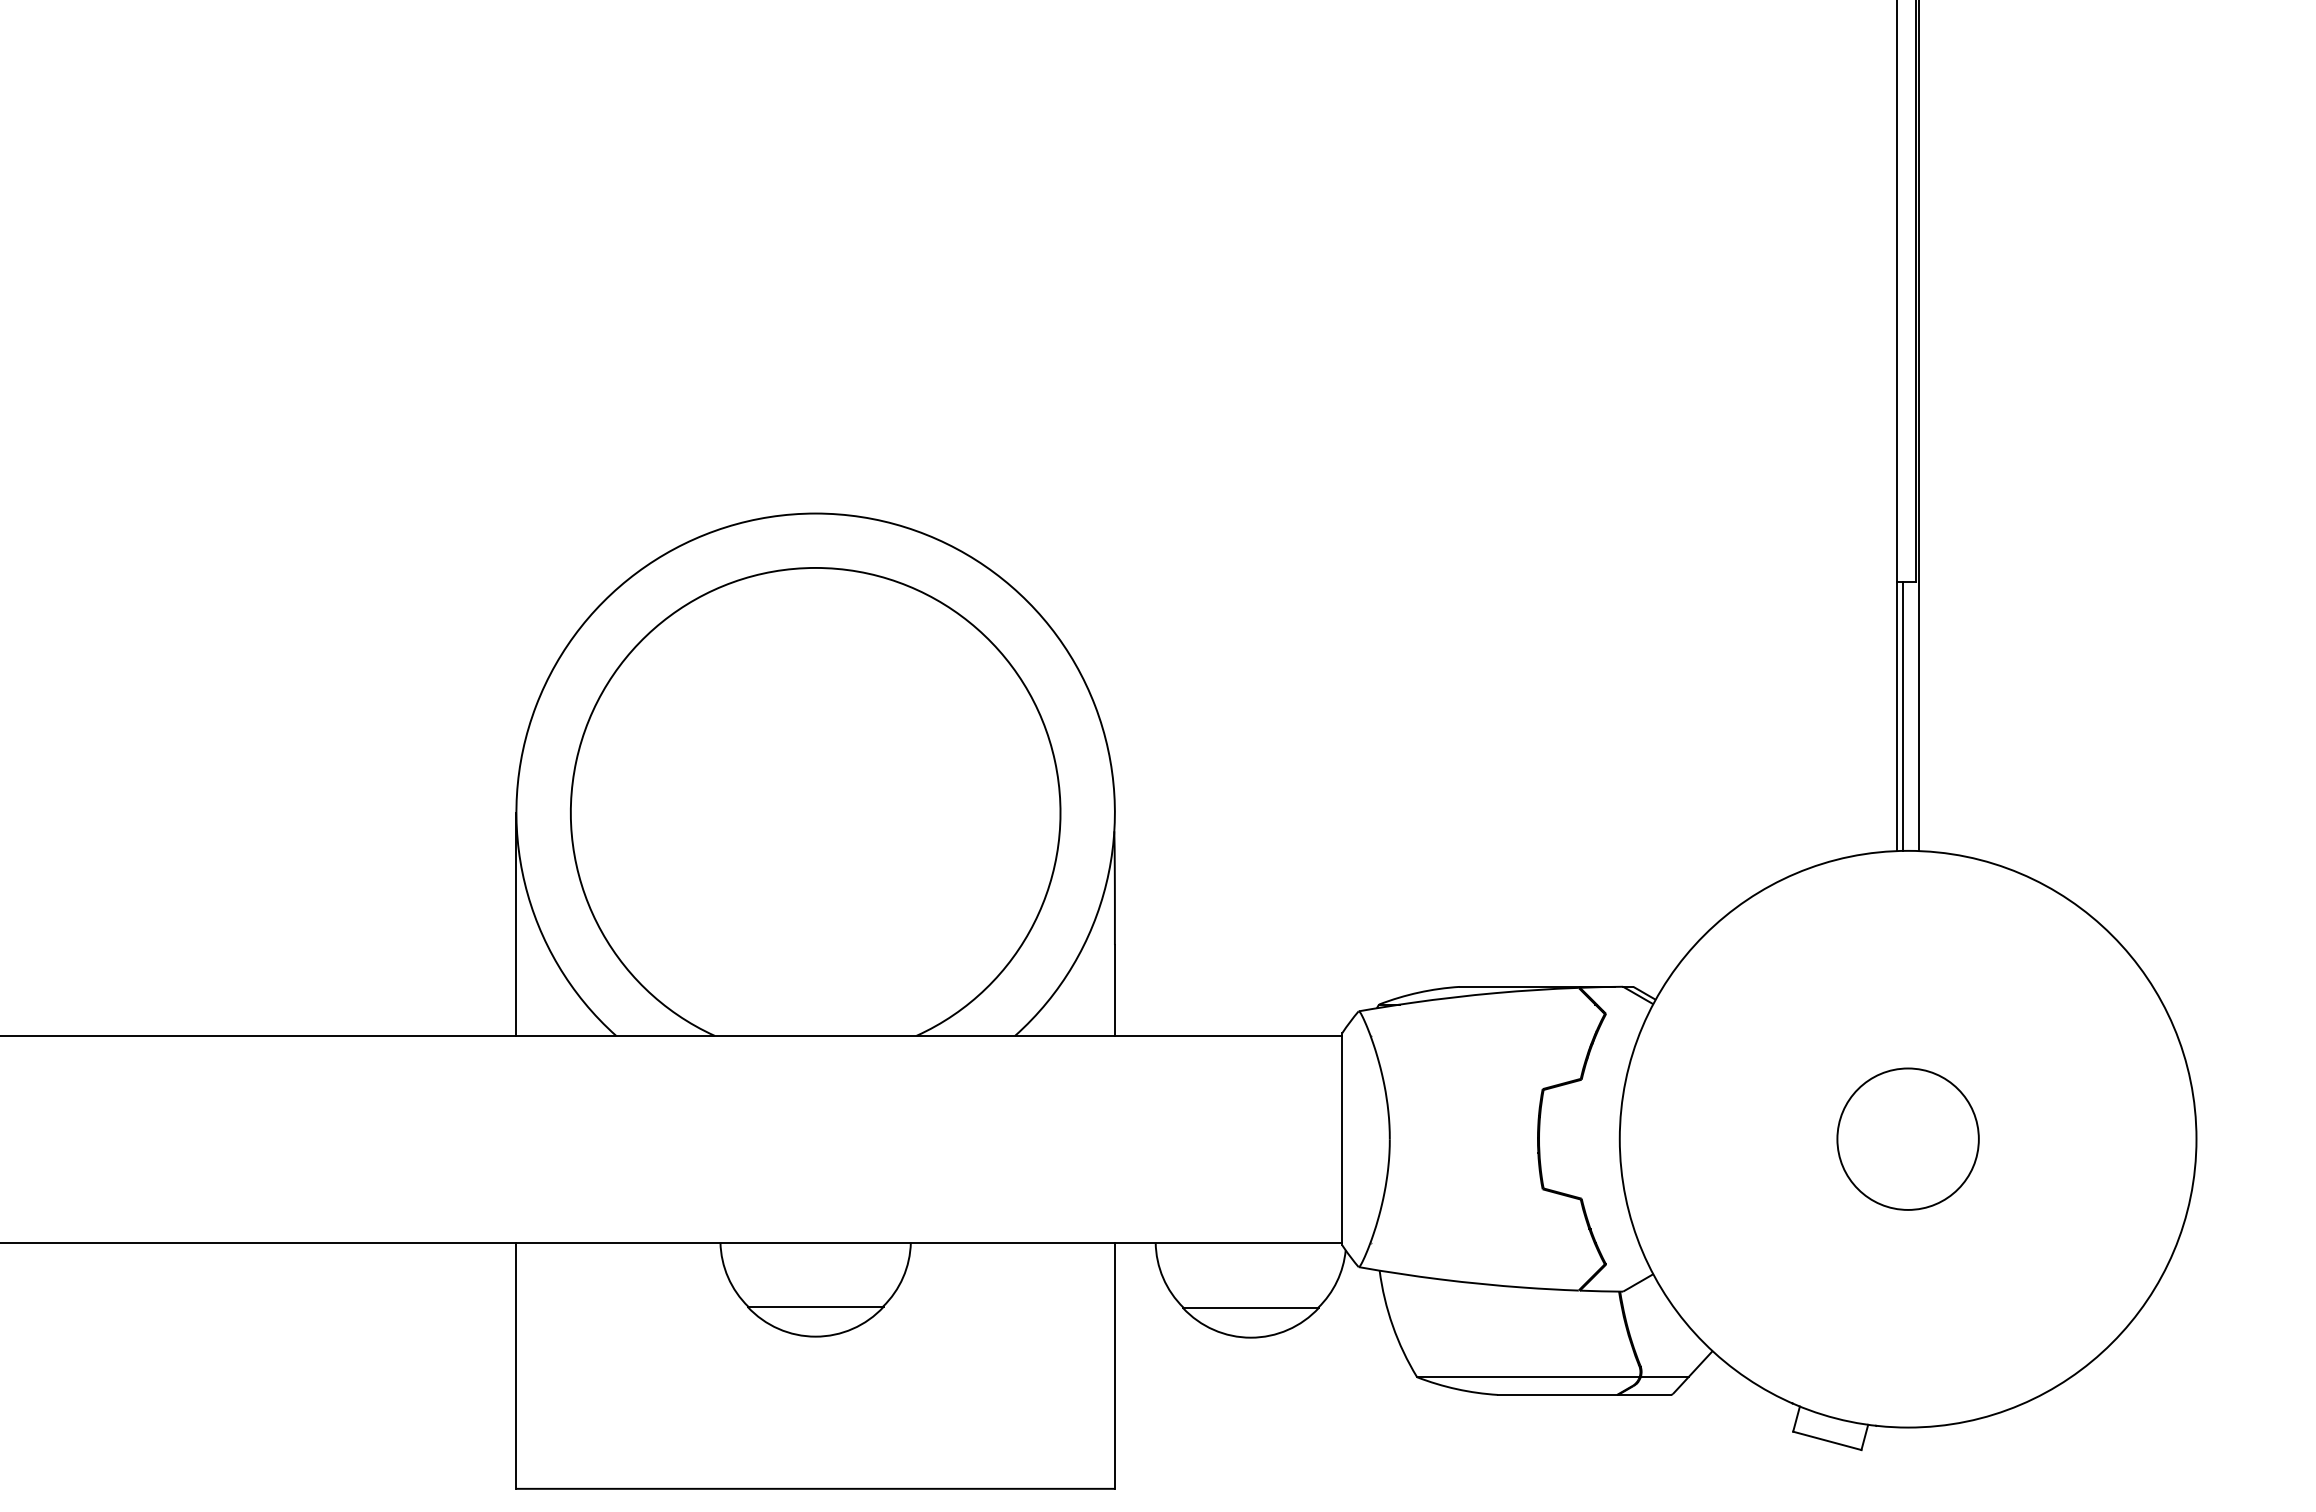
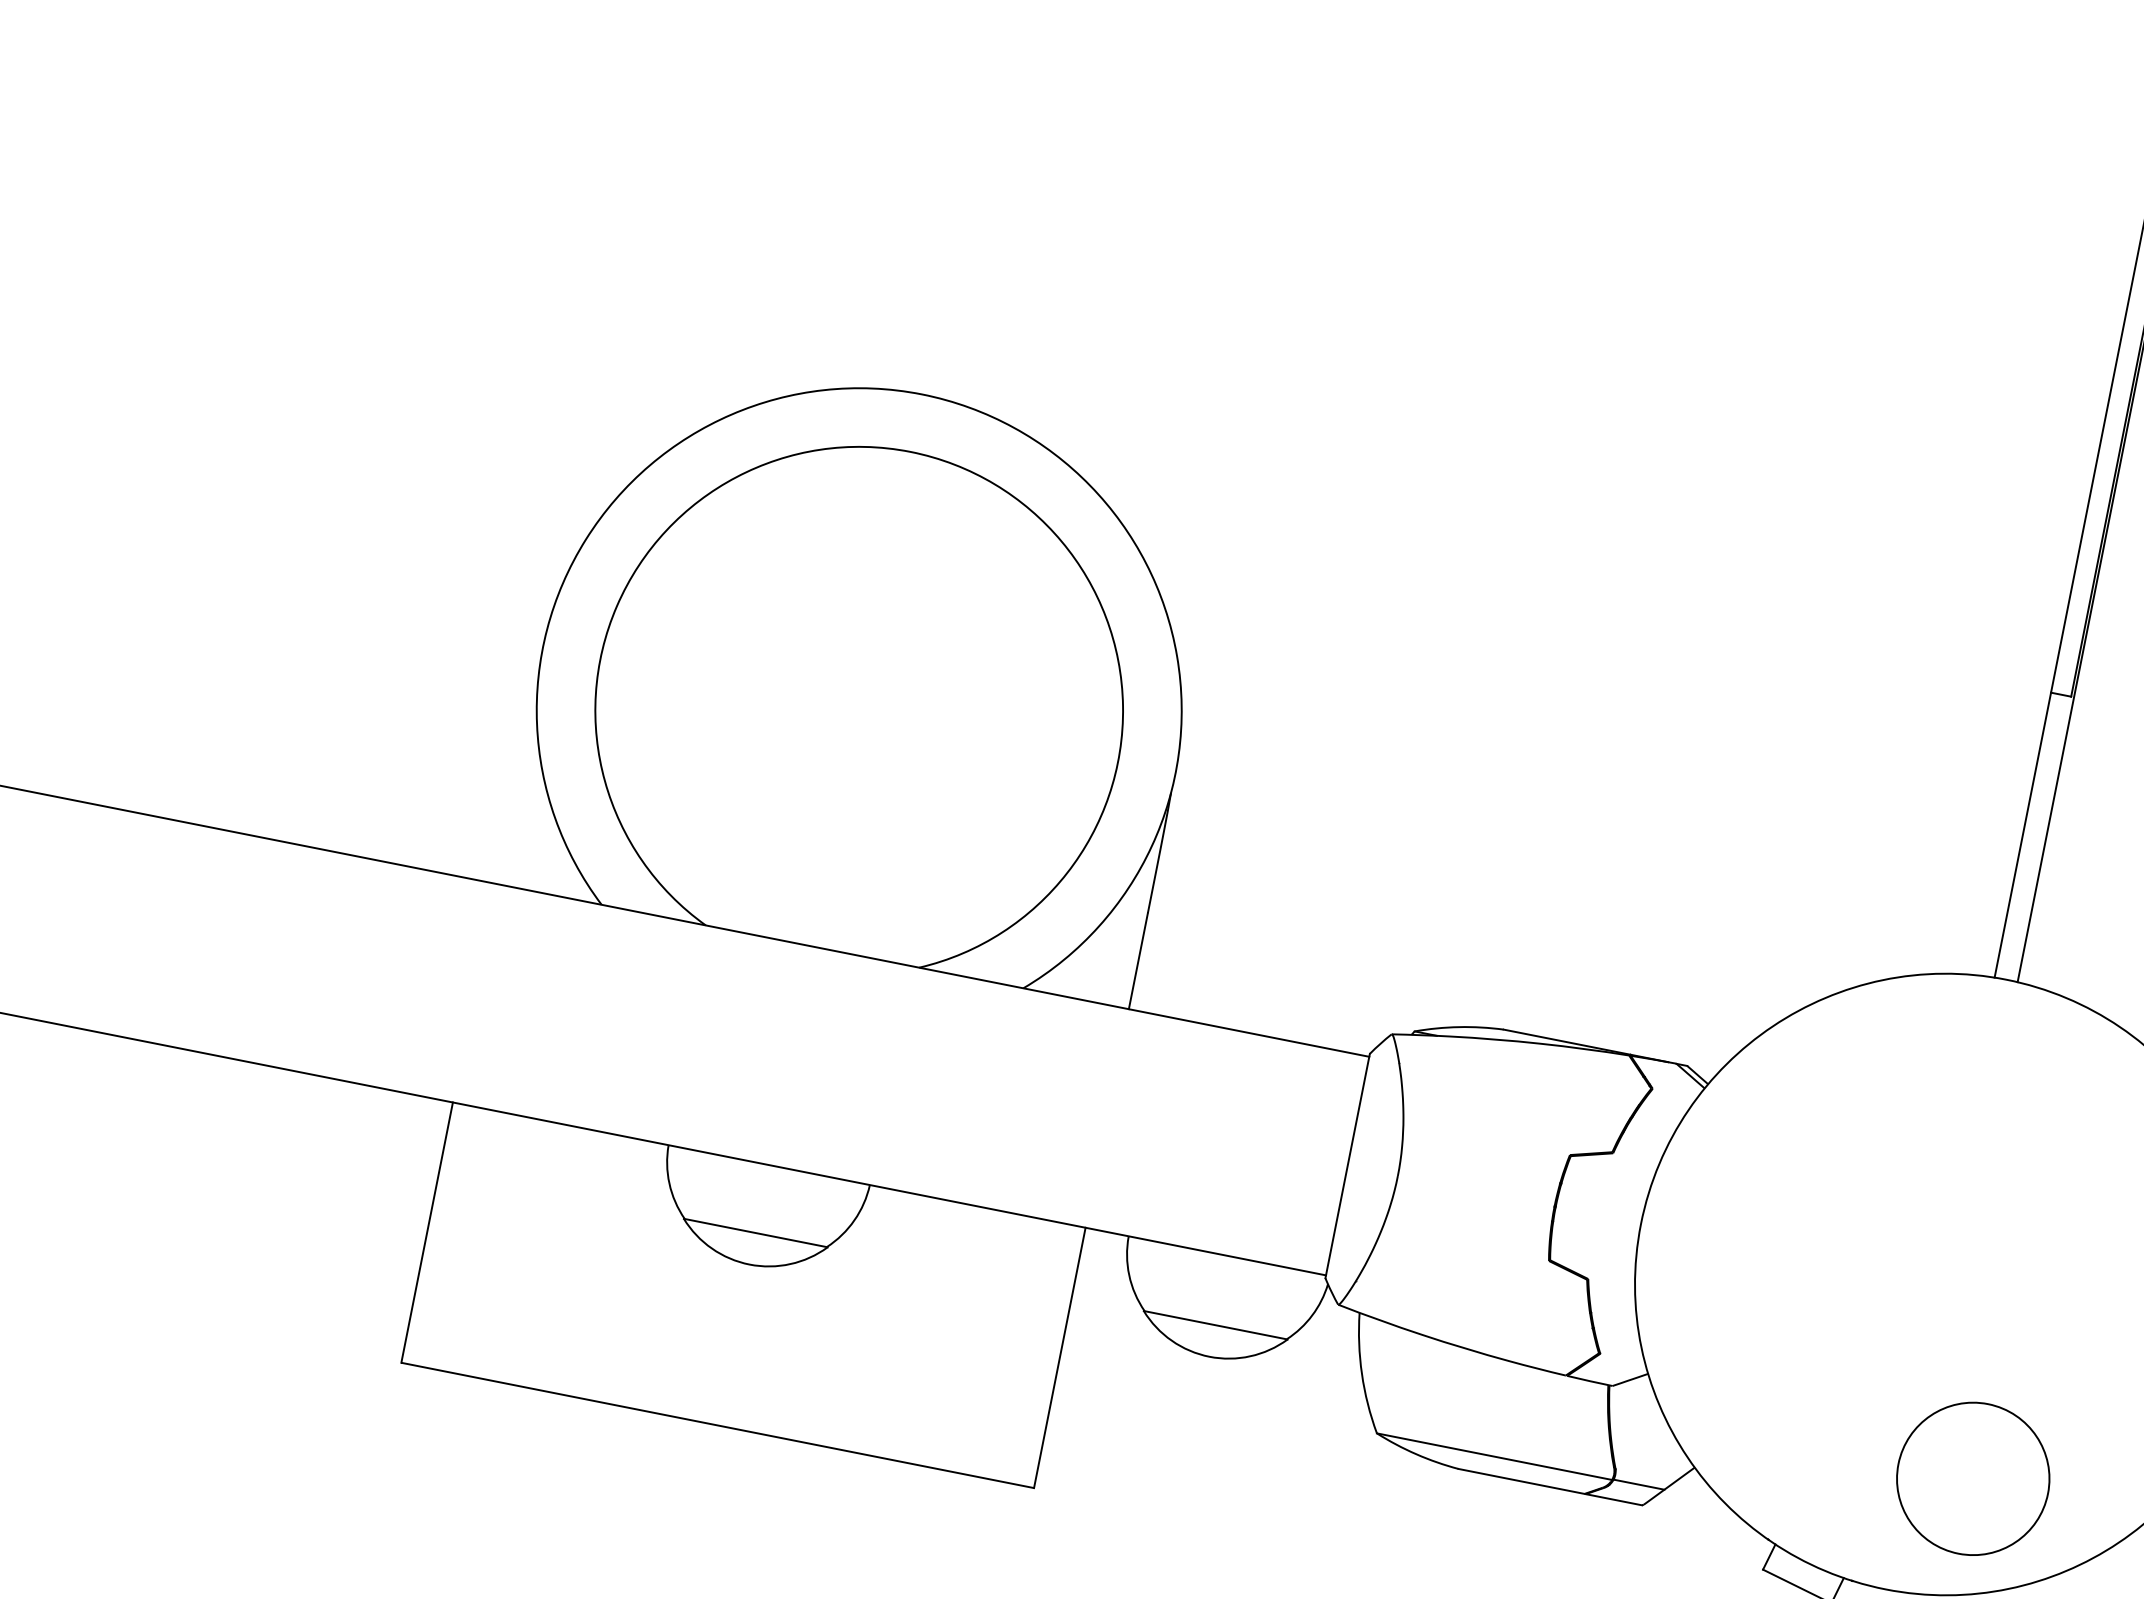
line: (1902, 715) -> (2028, 835), removed
line: (516, 923) -> (519, 765), removed
circle: (1907, 1138) -> (1972, 1478), moved

